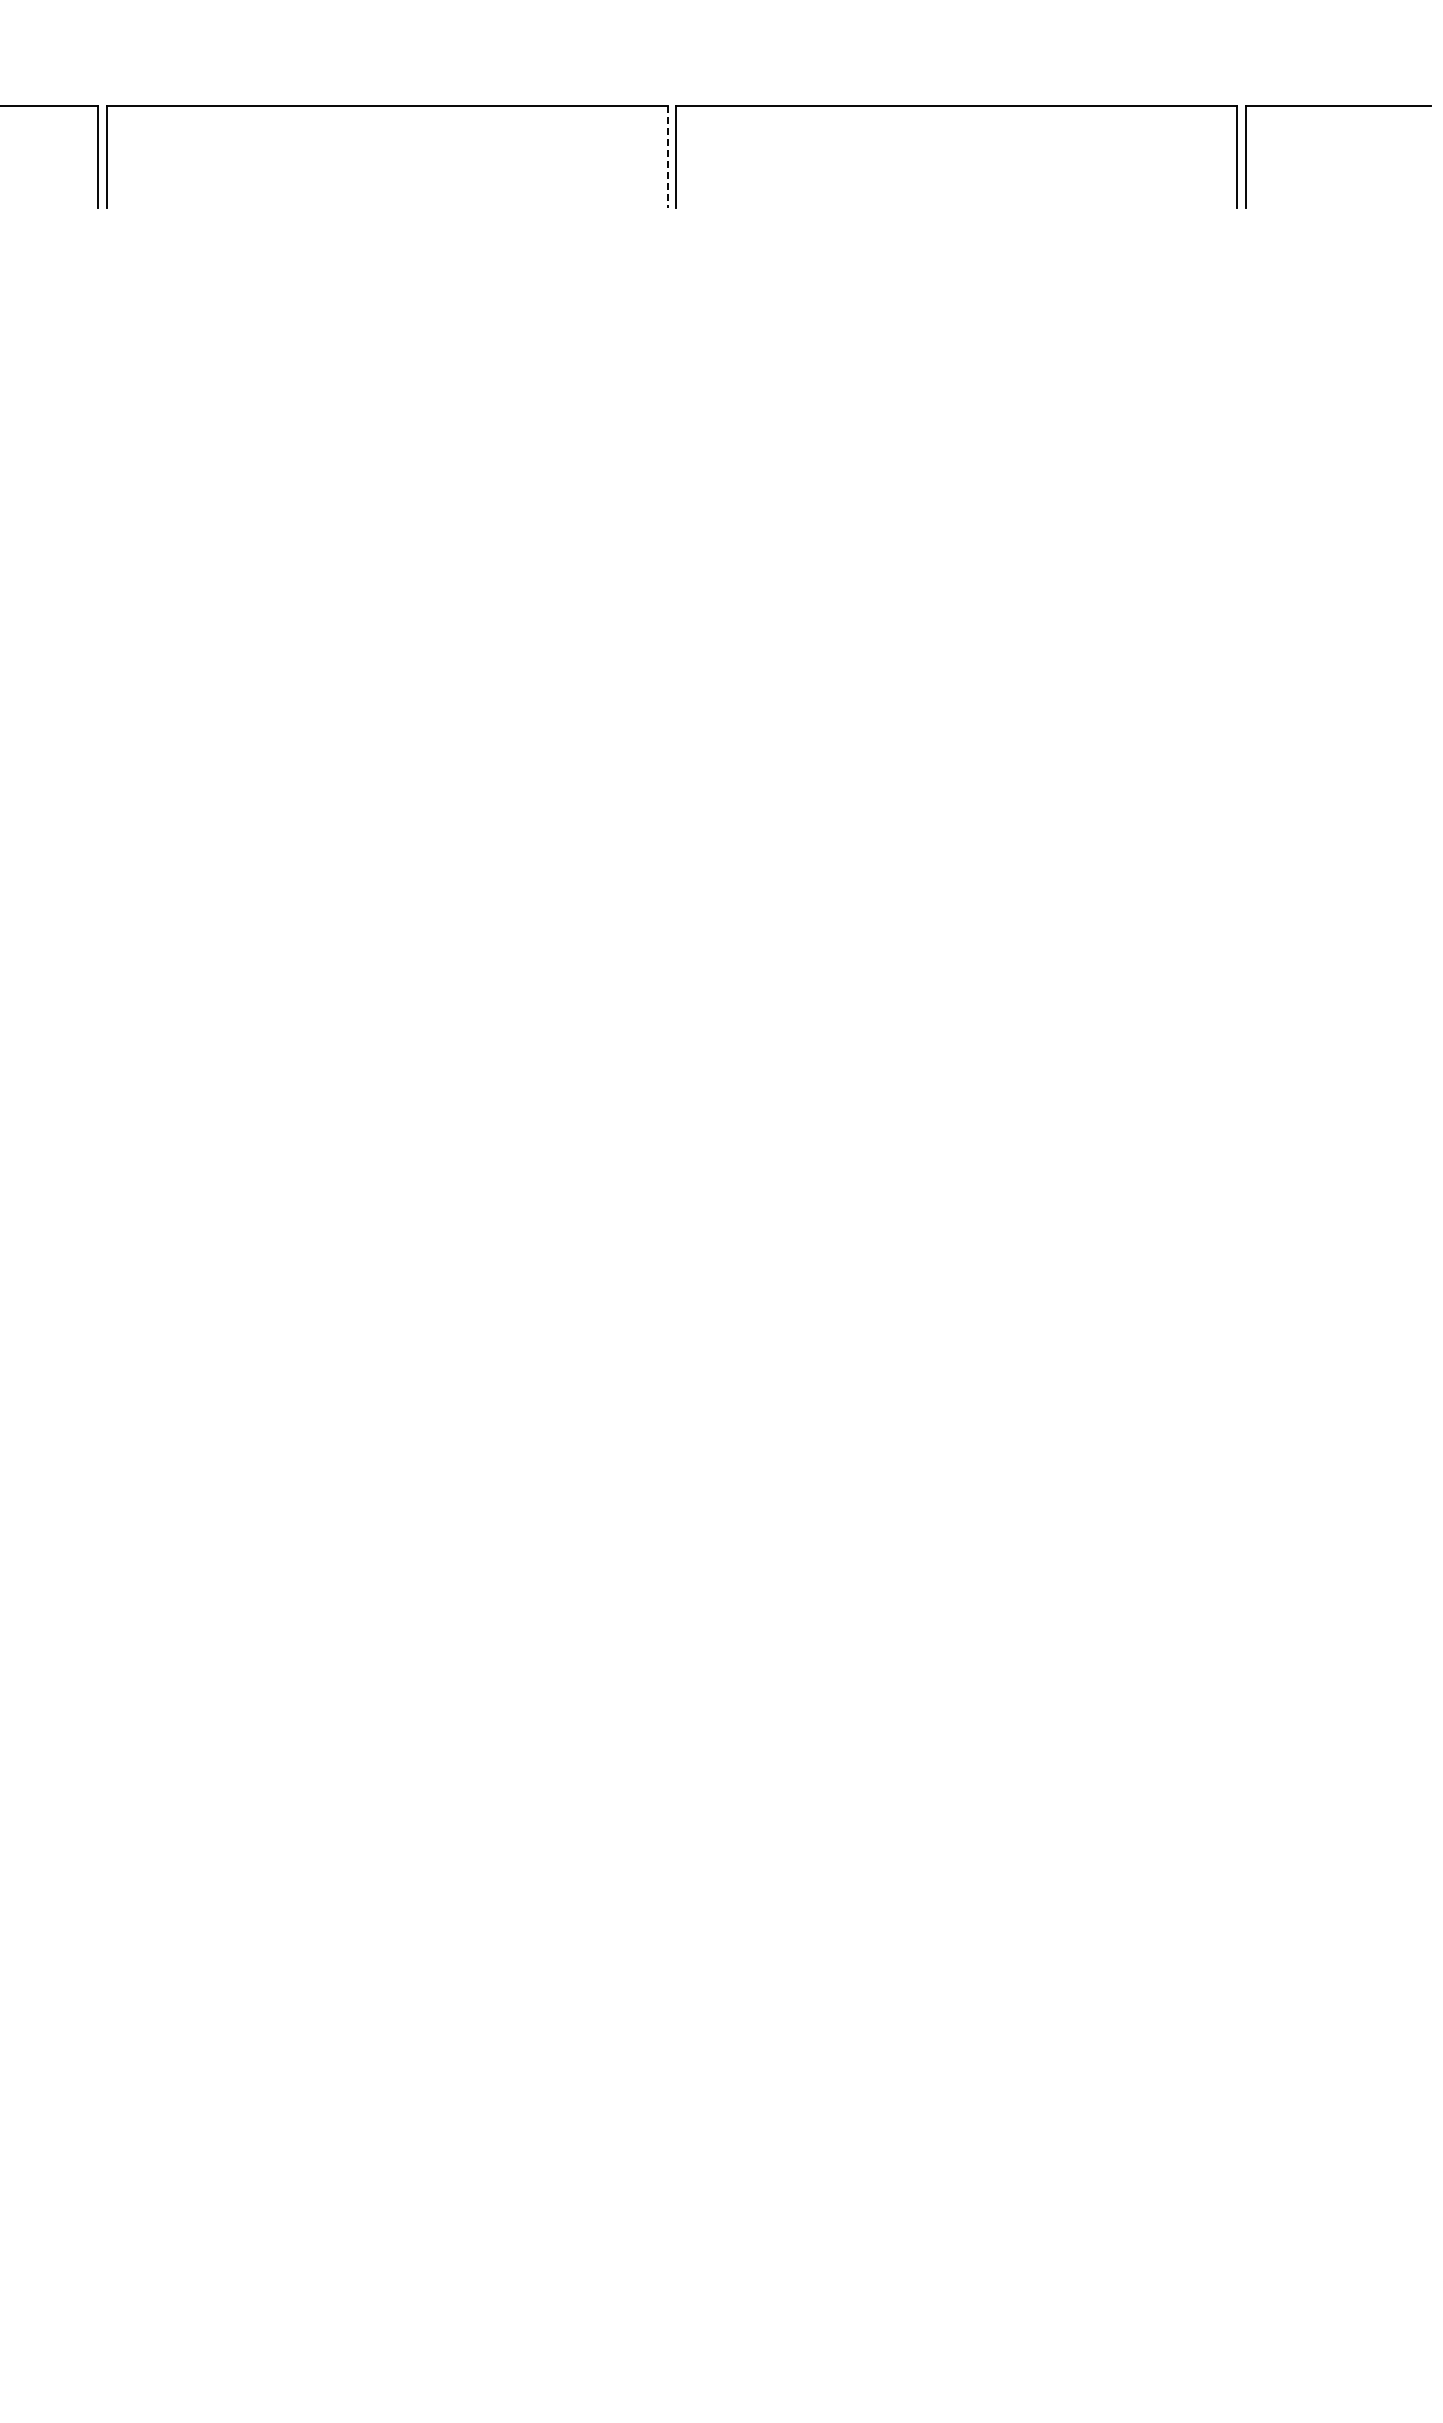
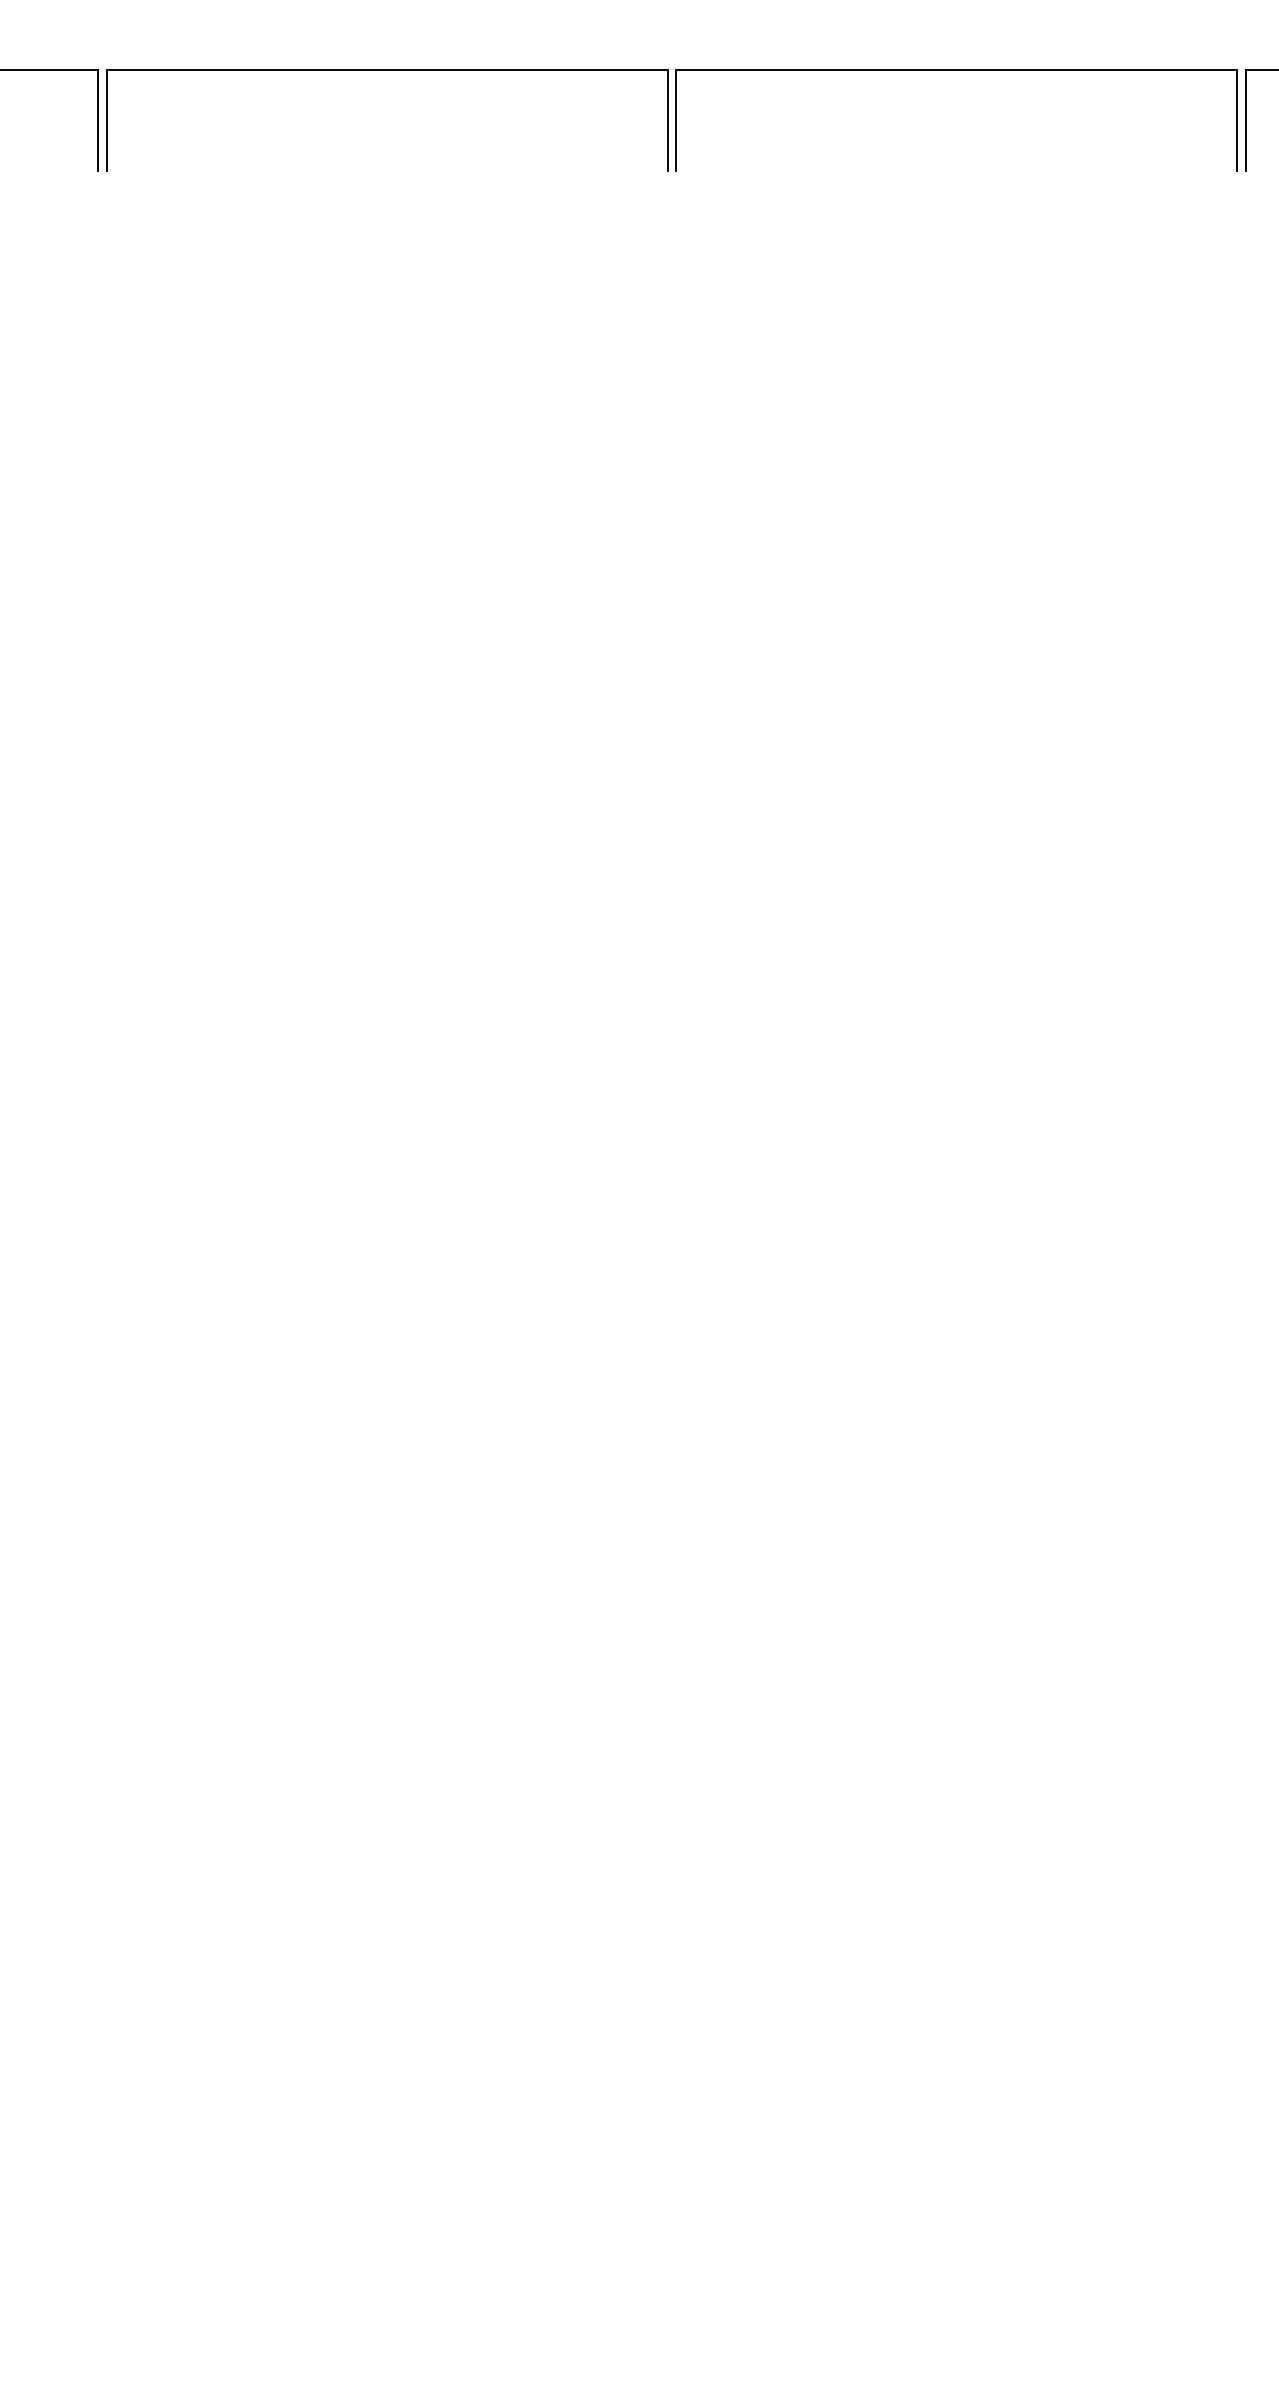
line: (667, 156) -> (667, 120), dashed -> solid

